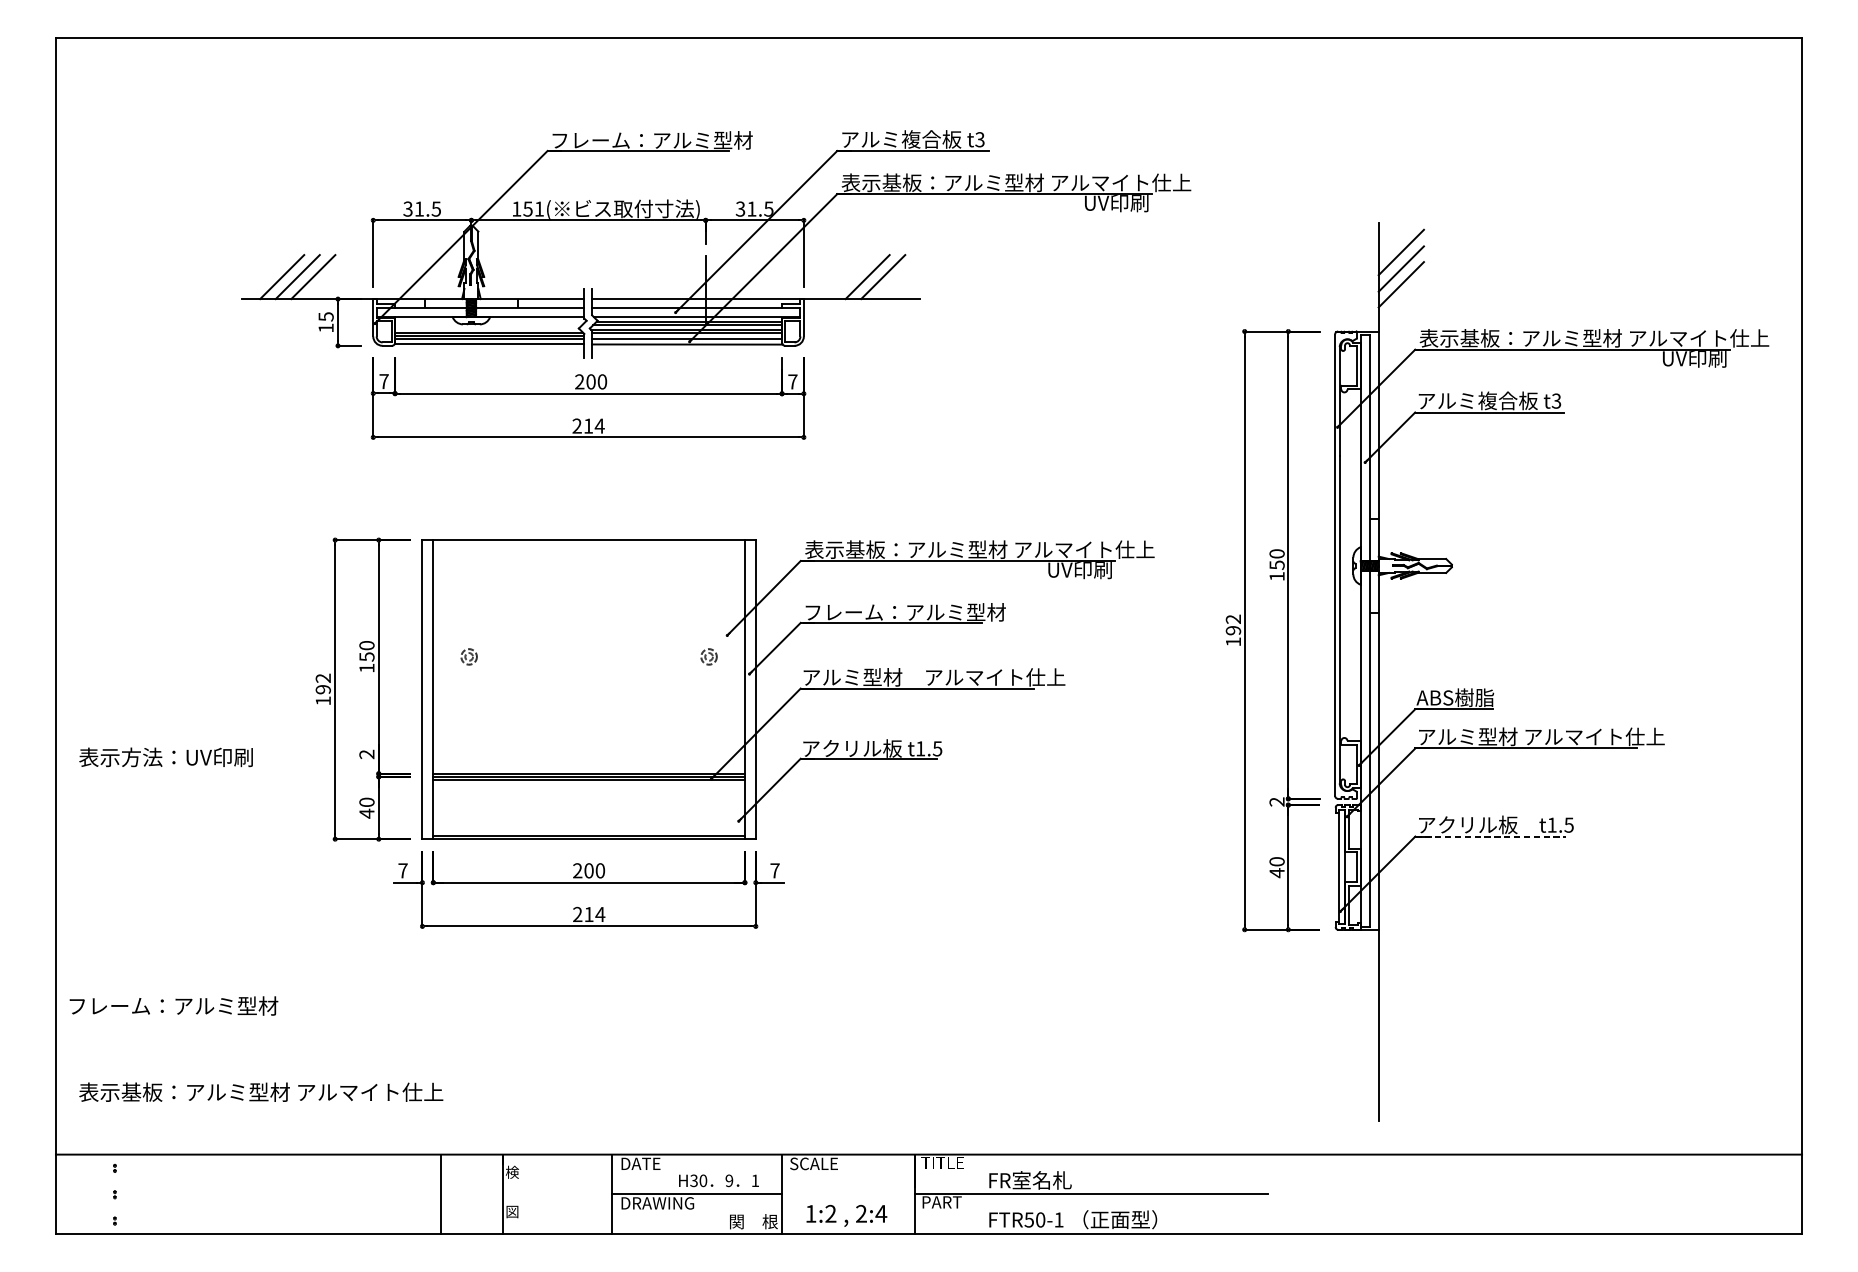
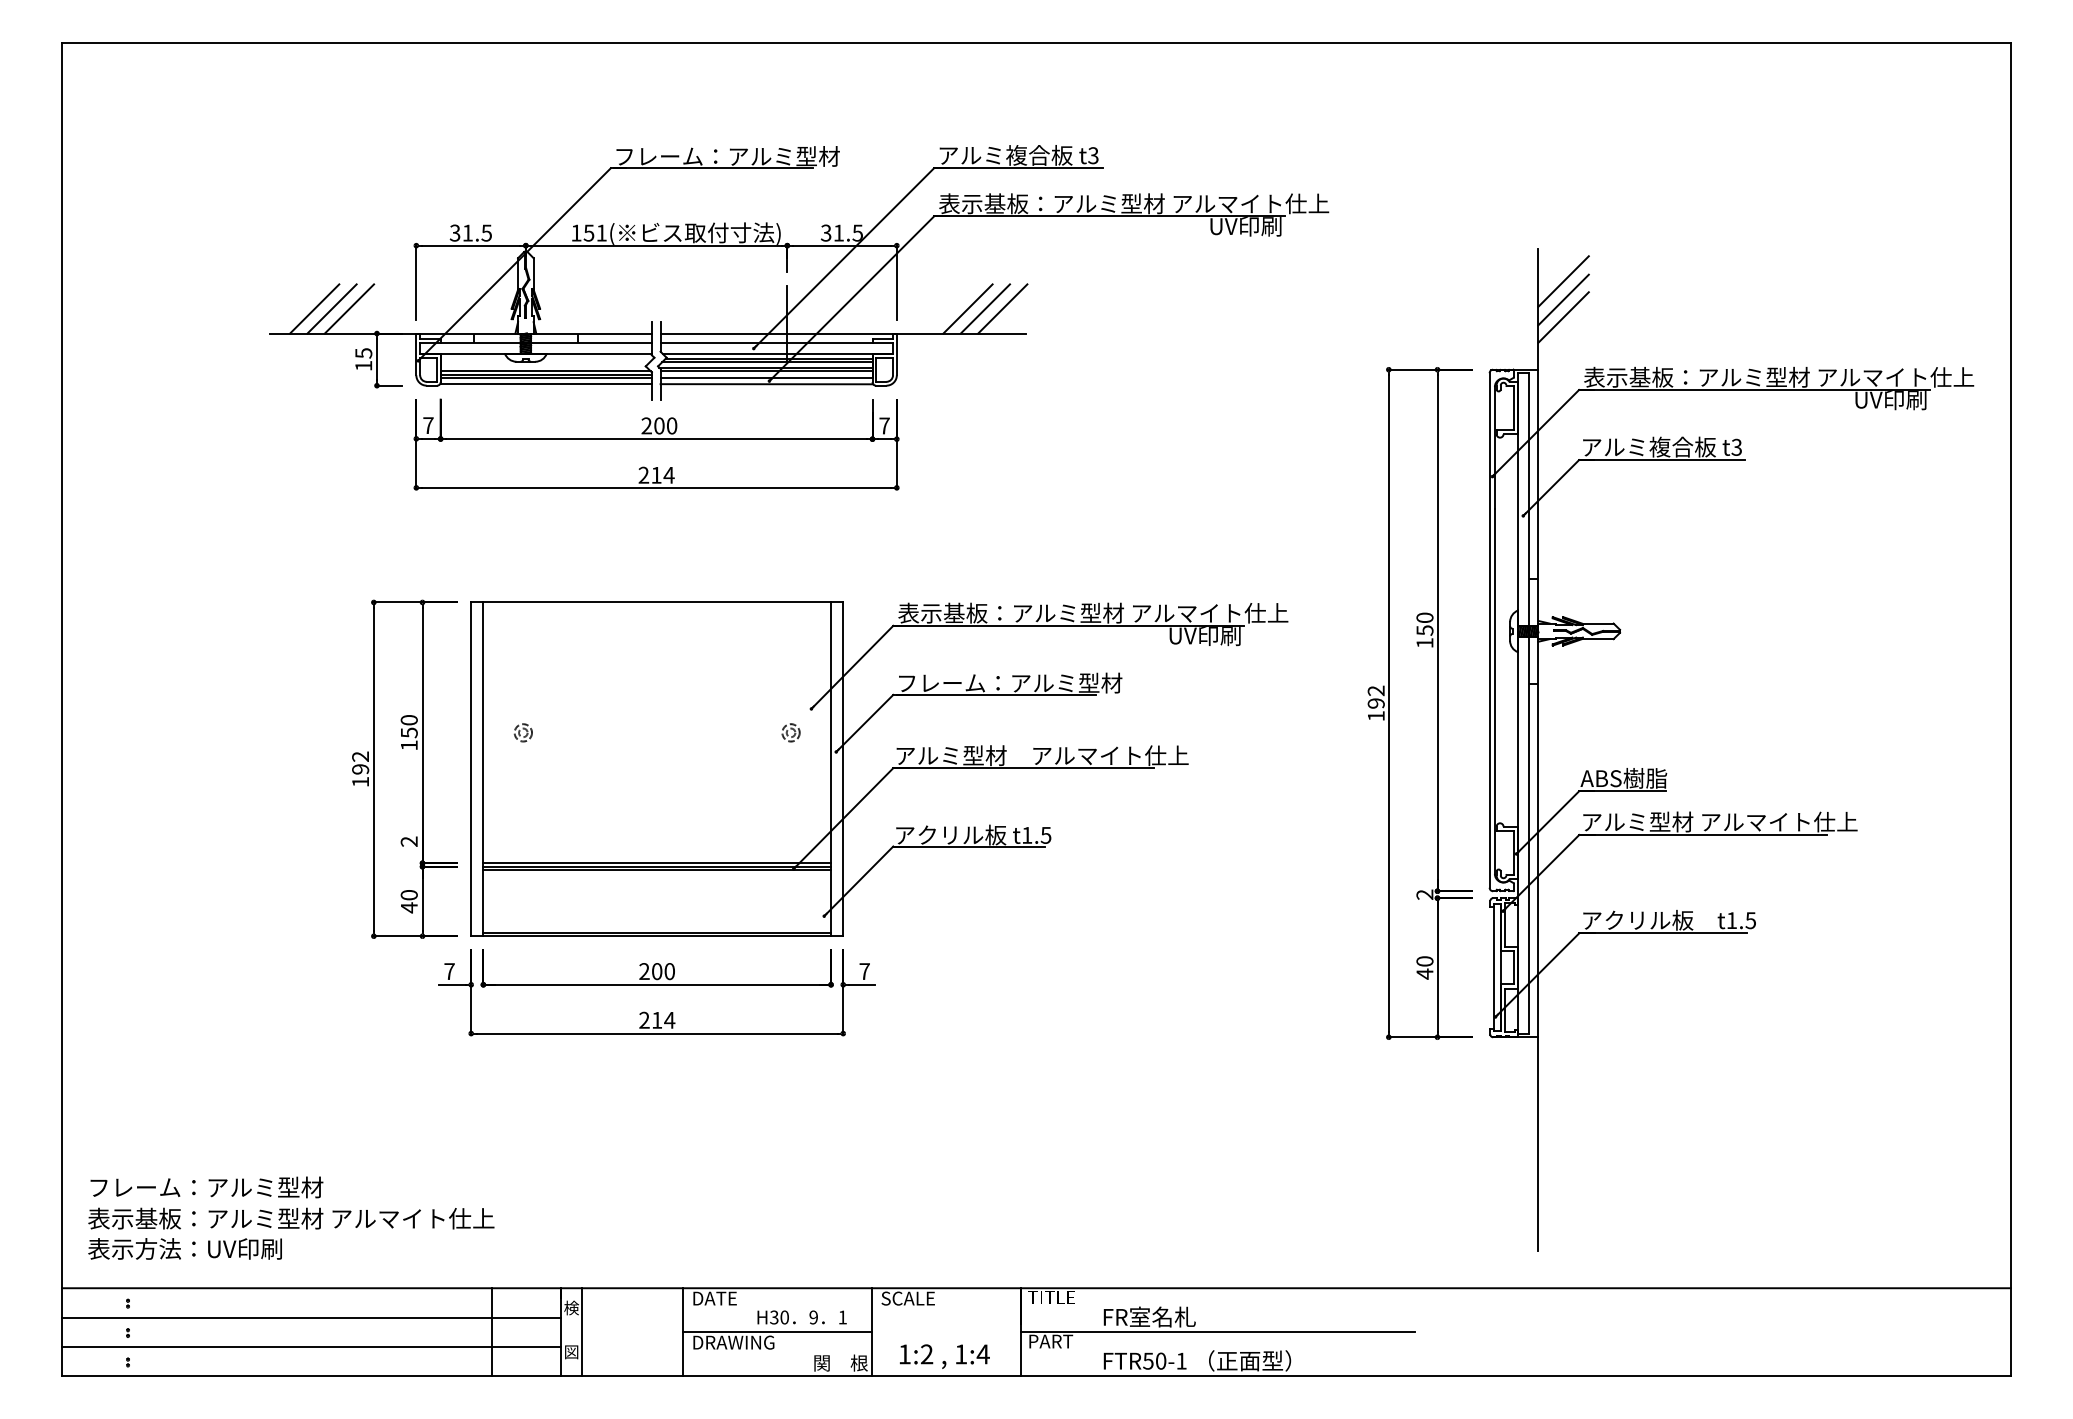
line: (898, 276) -> (1002, 308), added
text: (165, 756) -> (184, 1248), moved
line: (1490, 836) -> (1663, 933), dashed -> solid
text: (173, 1006) -> (206, 1187), moved
line: (279, 1180) -> (311, 1317), added
line: (522, 1194) -> (582, 1332), added
line: (279, 1207) -> (311, 1347), added
text: (861, 1213) -> (961, 1354), 2:4 -> 1:4

